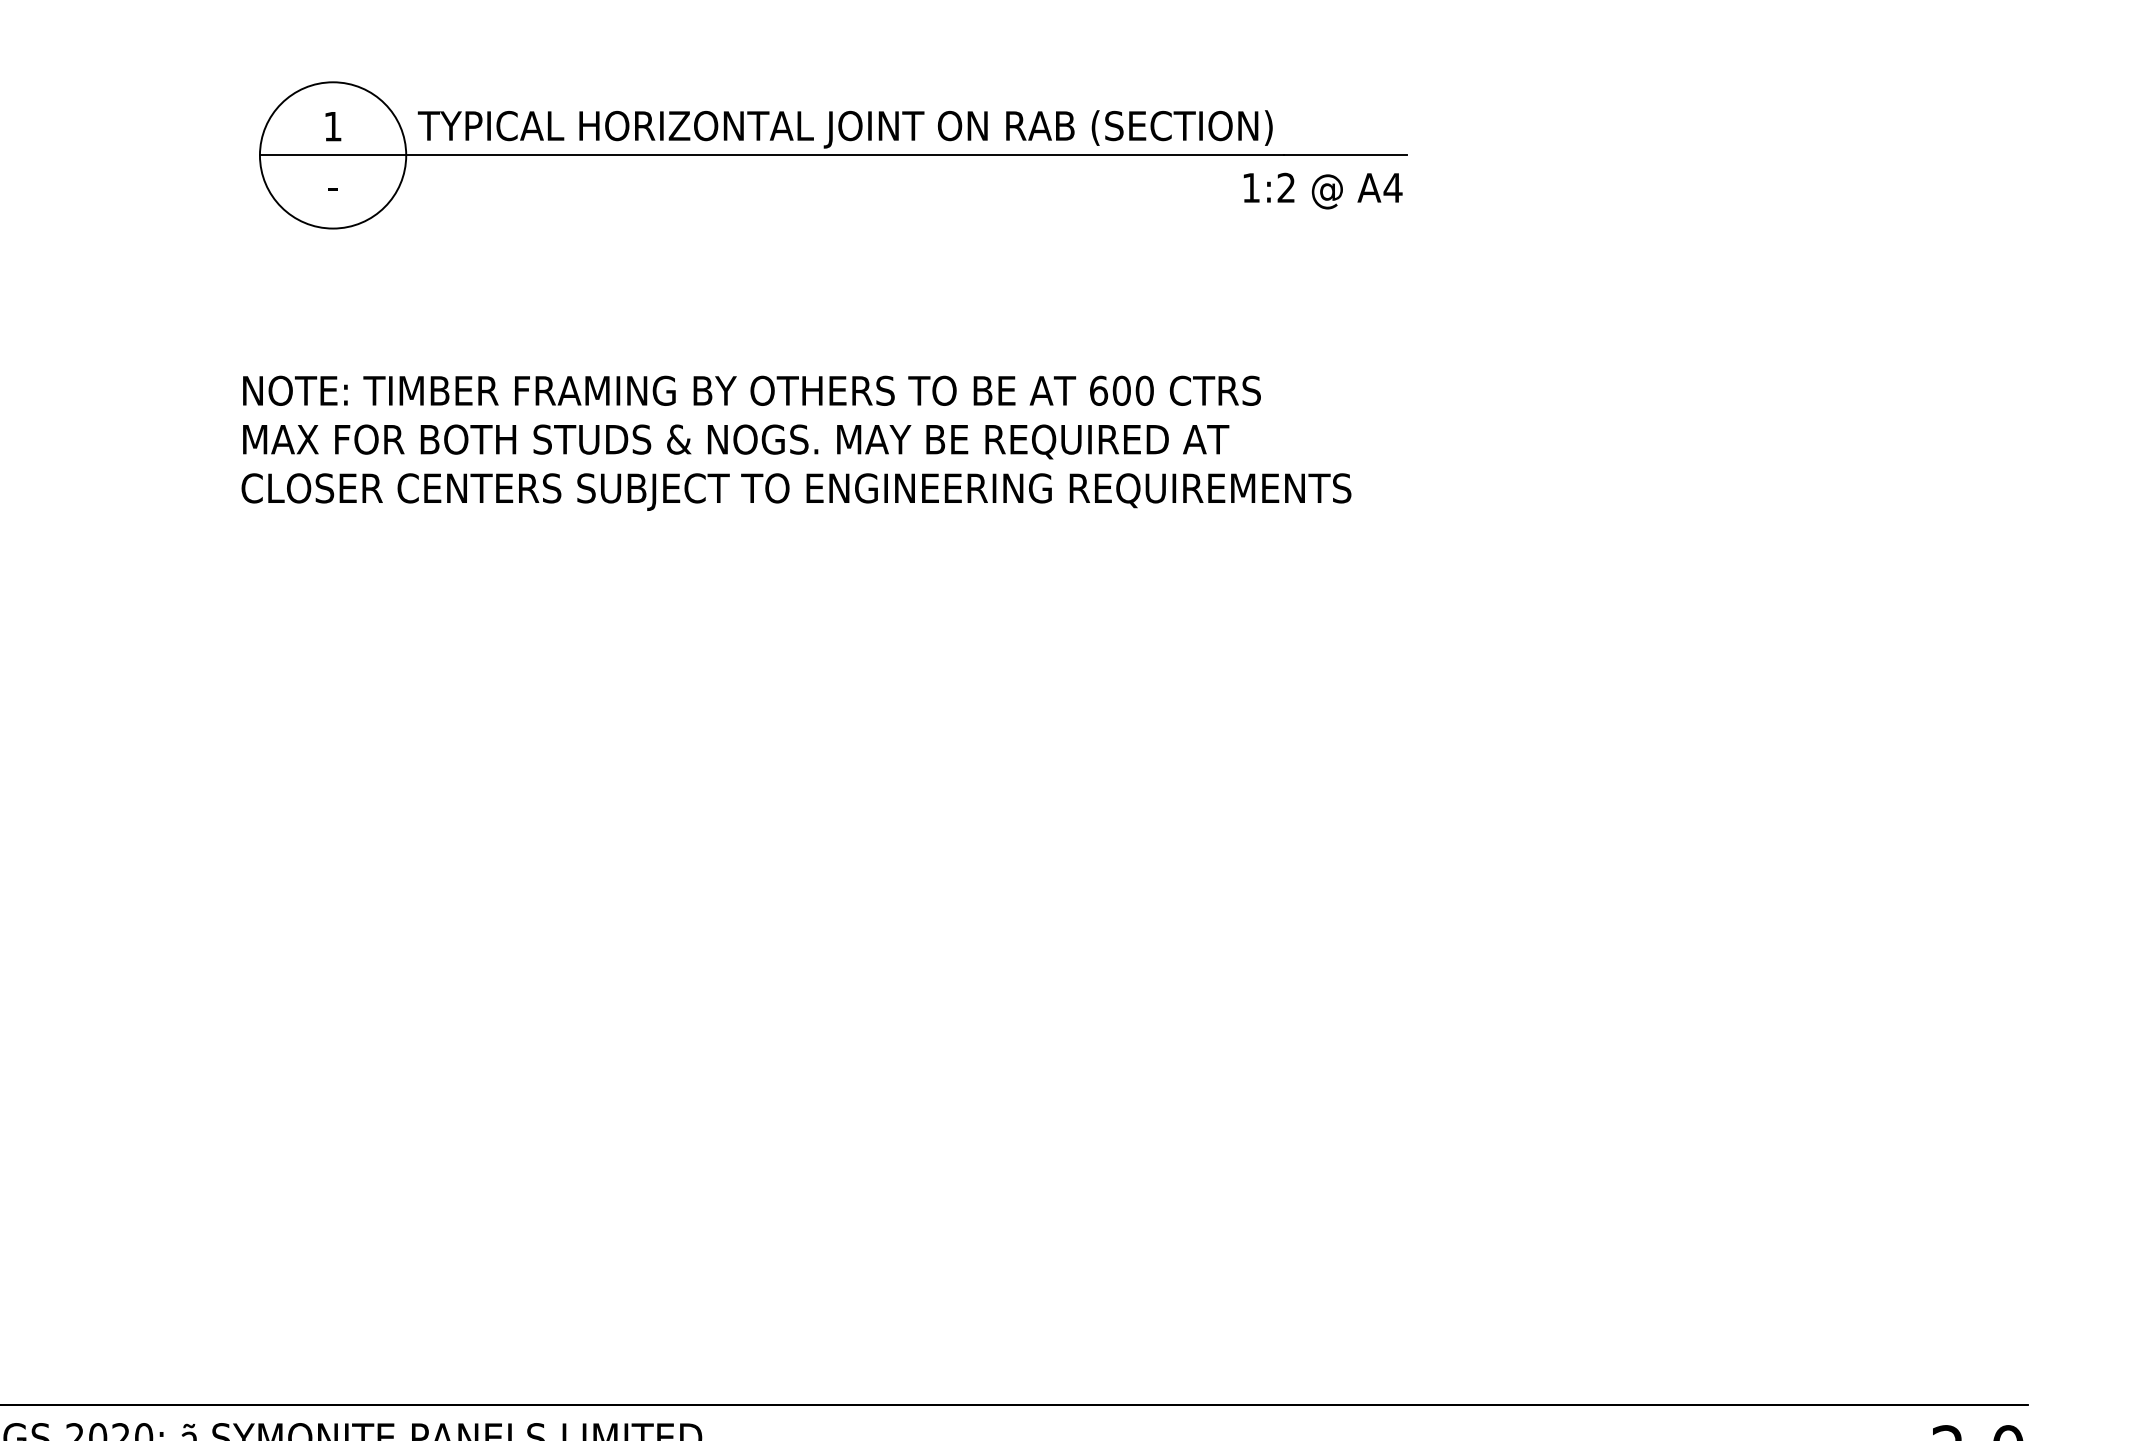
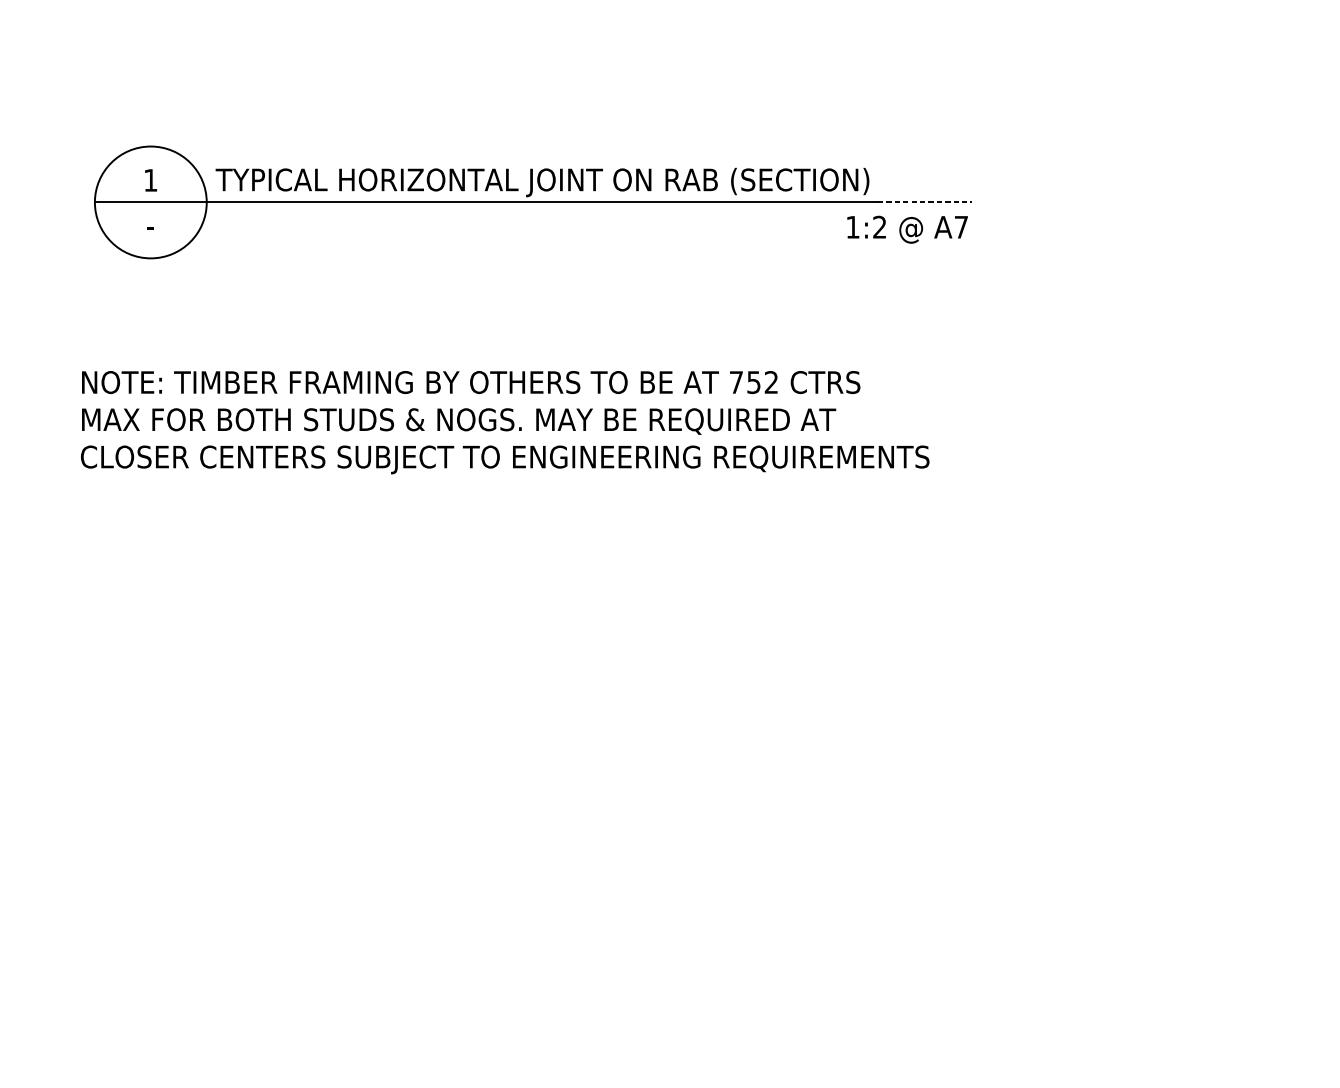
line: (1345, 155) -> (925, 202), solid -> dashed
text: (1392, 187) -> (960, 226), A4 -> A7
text: (1121, 390) -> (753, 382), 600 -> 752

